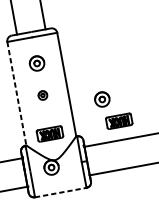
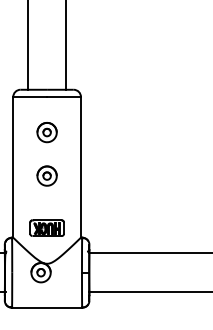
line: (17, 93) -> (13, 167), dashed -> solid
part: (42, 95) -> (46, 175), size x1.67
part: (101, 99) -> (123, 195), removed
part: (118, 120) -> (140, 227), removed
line: (61, 192) -> (47, 307), dashed -> solid

